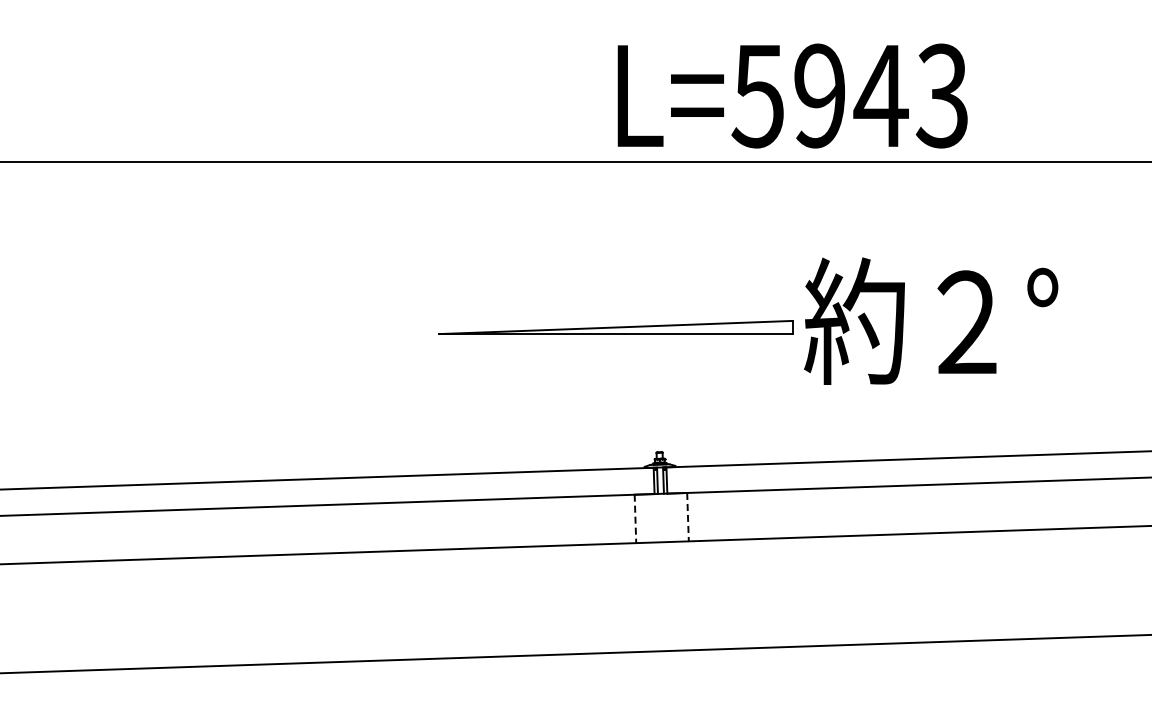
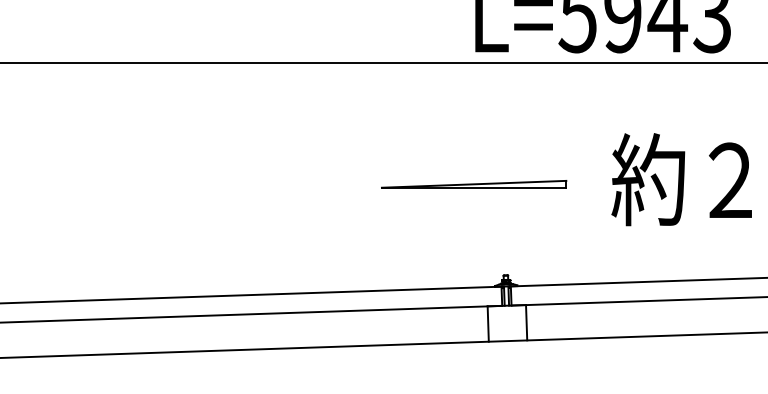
part: (616, 327) -> (474, 184), size x0.71
line: (688, 517) -> (526, 323), dashed -> solid
line: (635, 519) -> (488, 324), dashed -> solid

